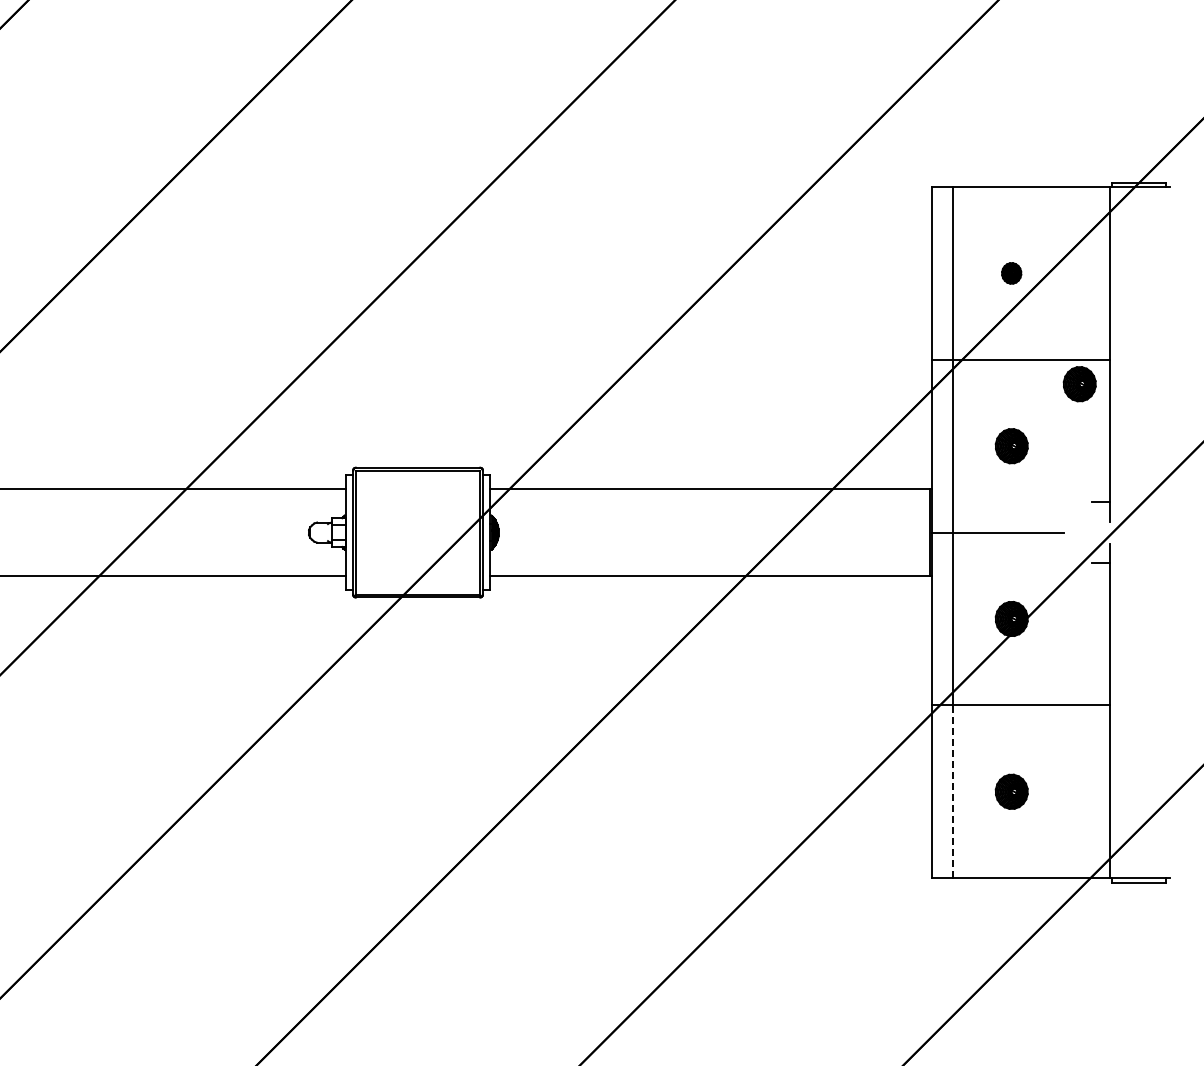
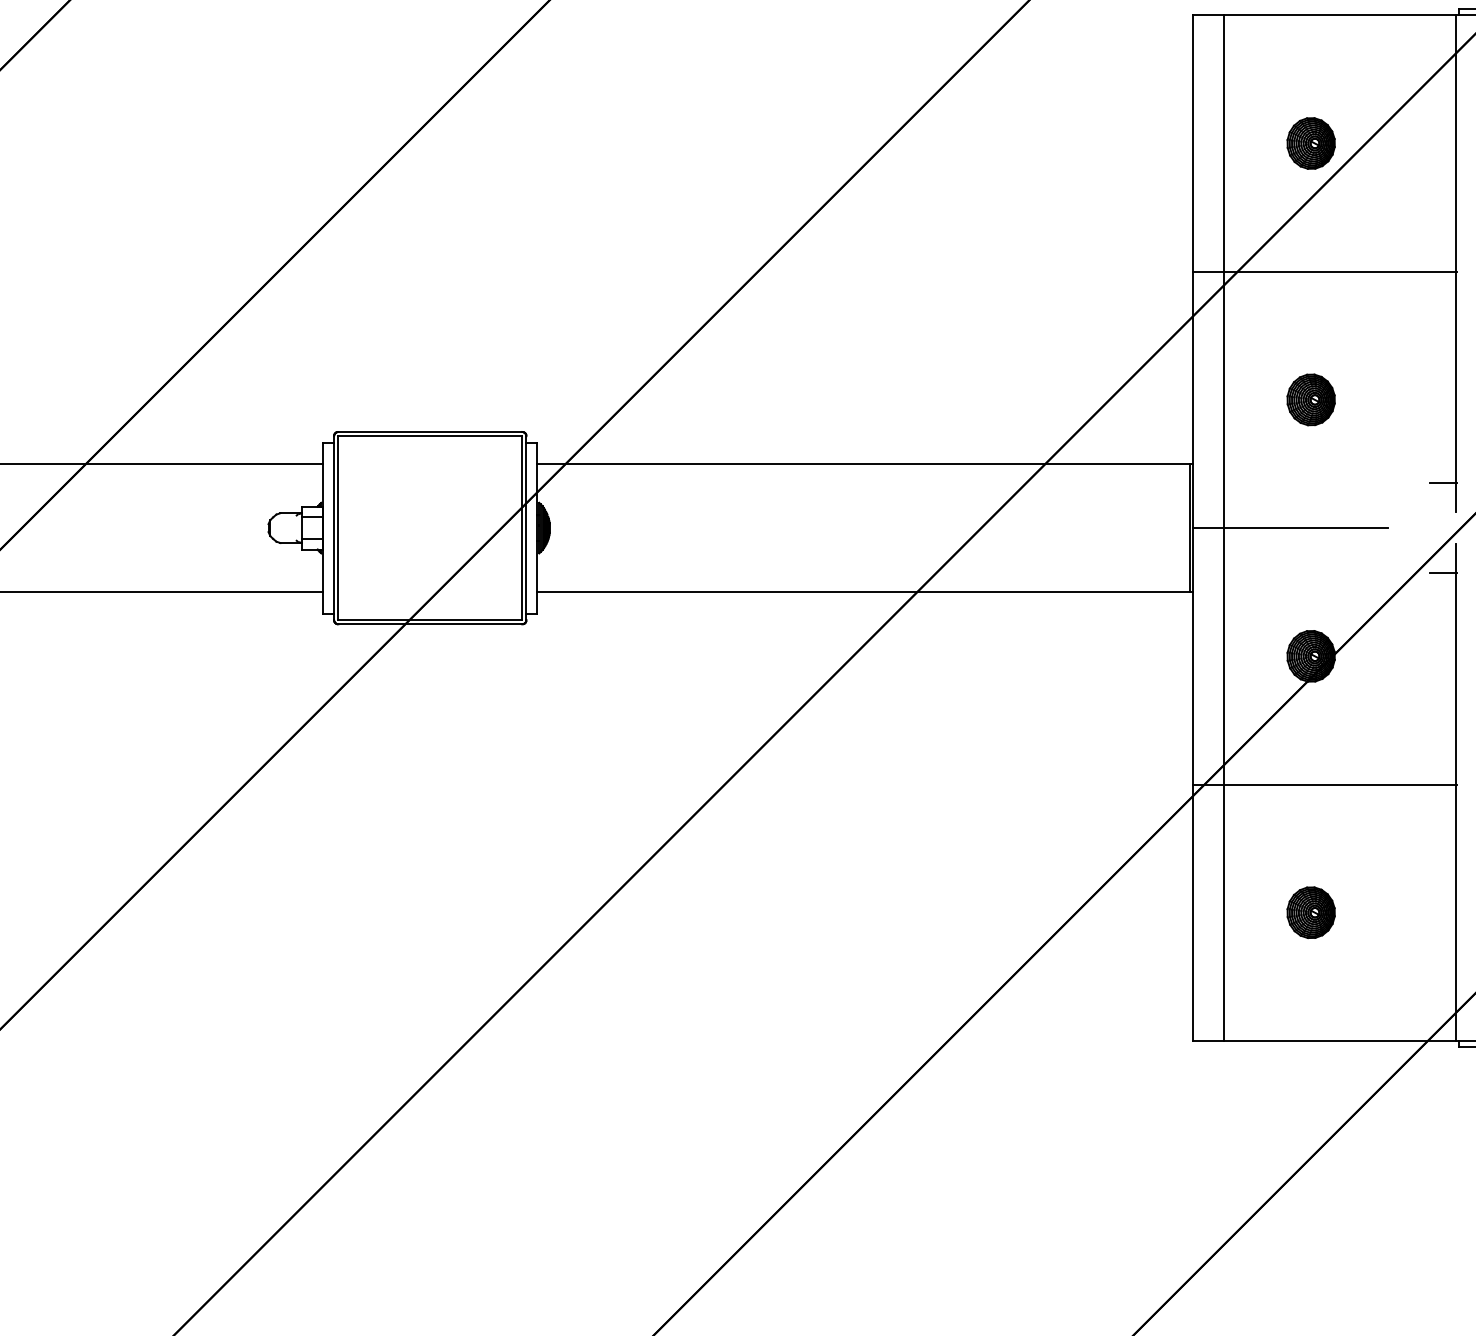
part: (1011, 273) -> (1310, 143), size x1.67
part: (1079, 384) -> (1411, 308), removed
line: (953, 791) -> (1224, 912), dashed -> solid

